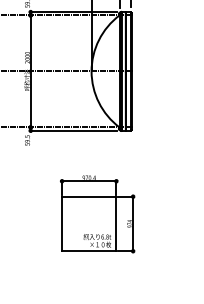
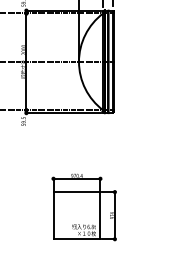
part: (96, 214) -> (83, 207), moved

